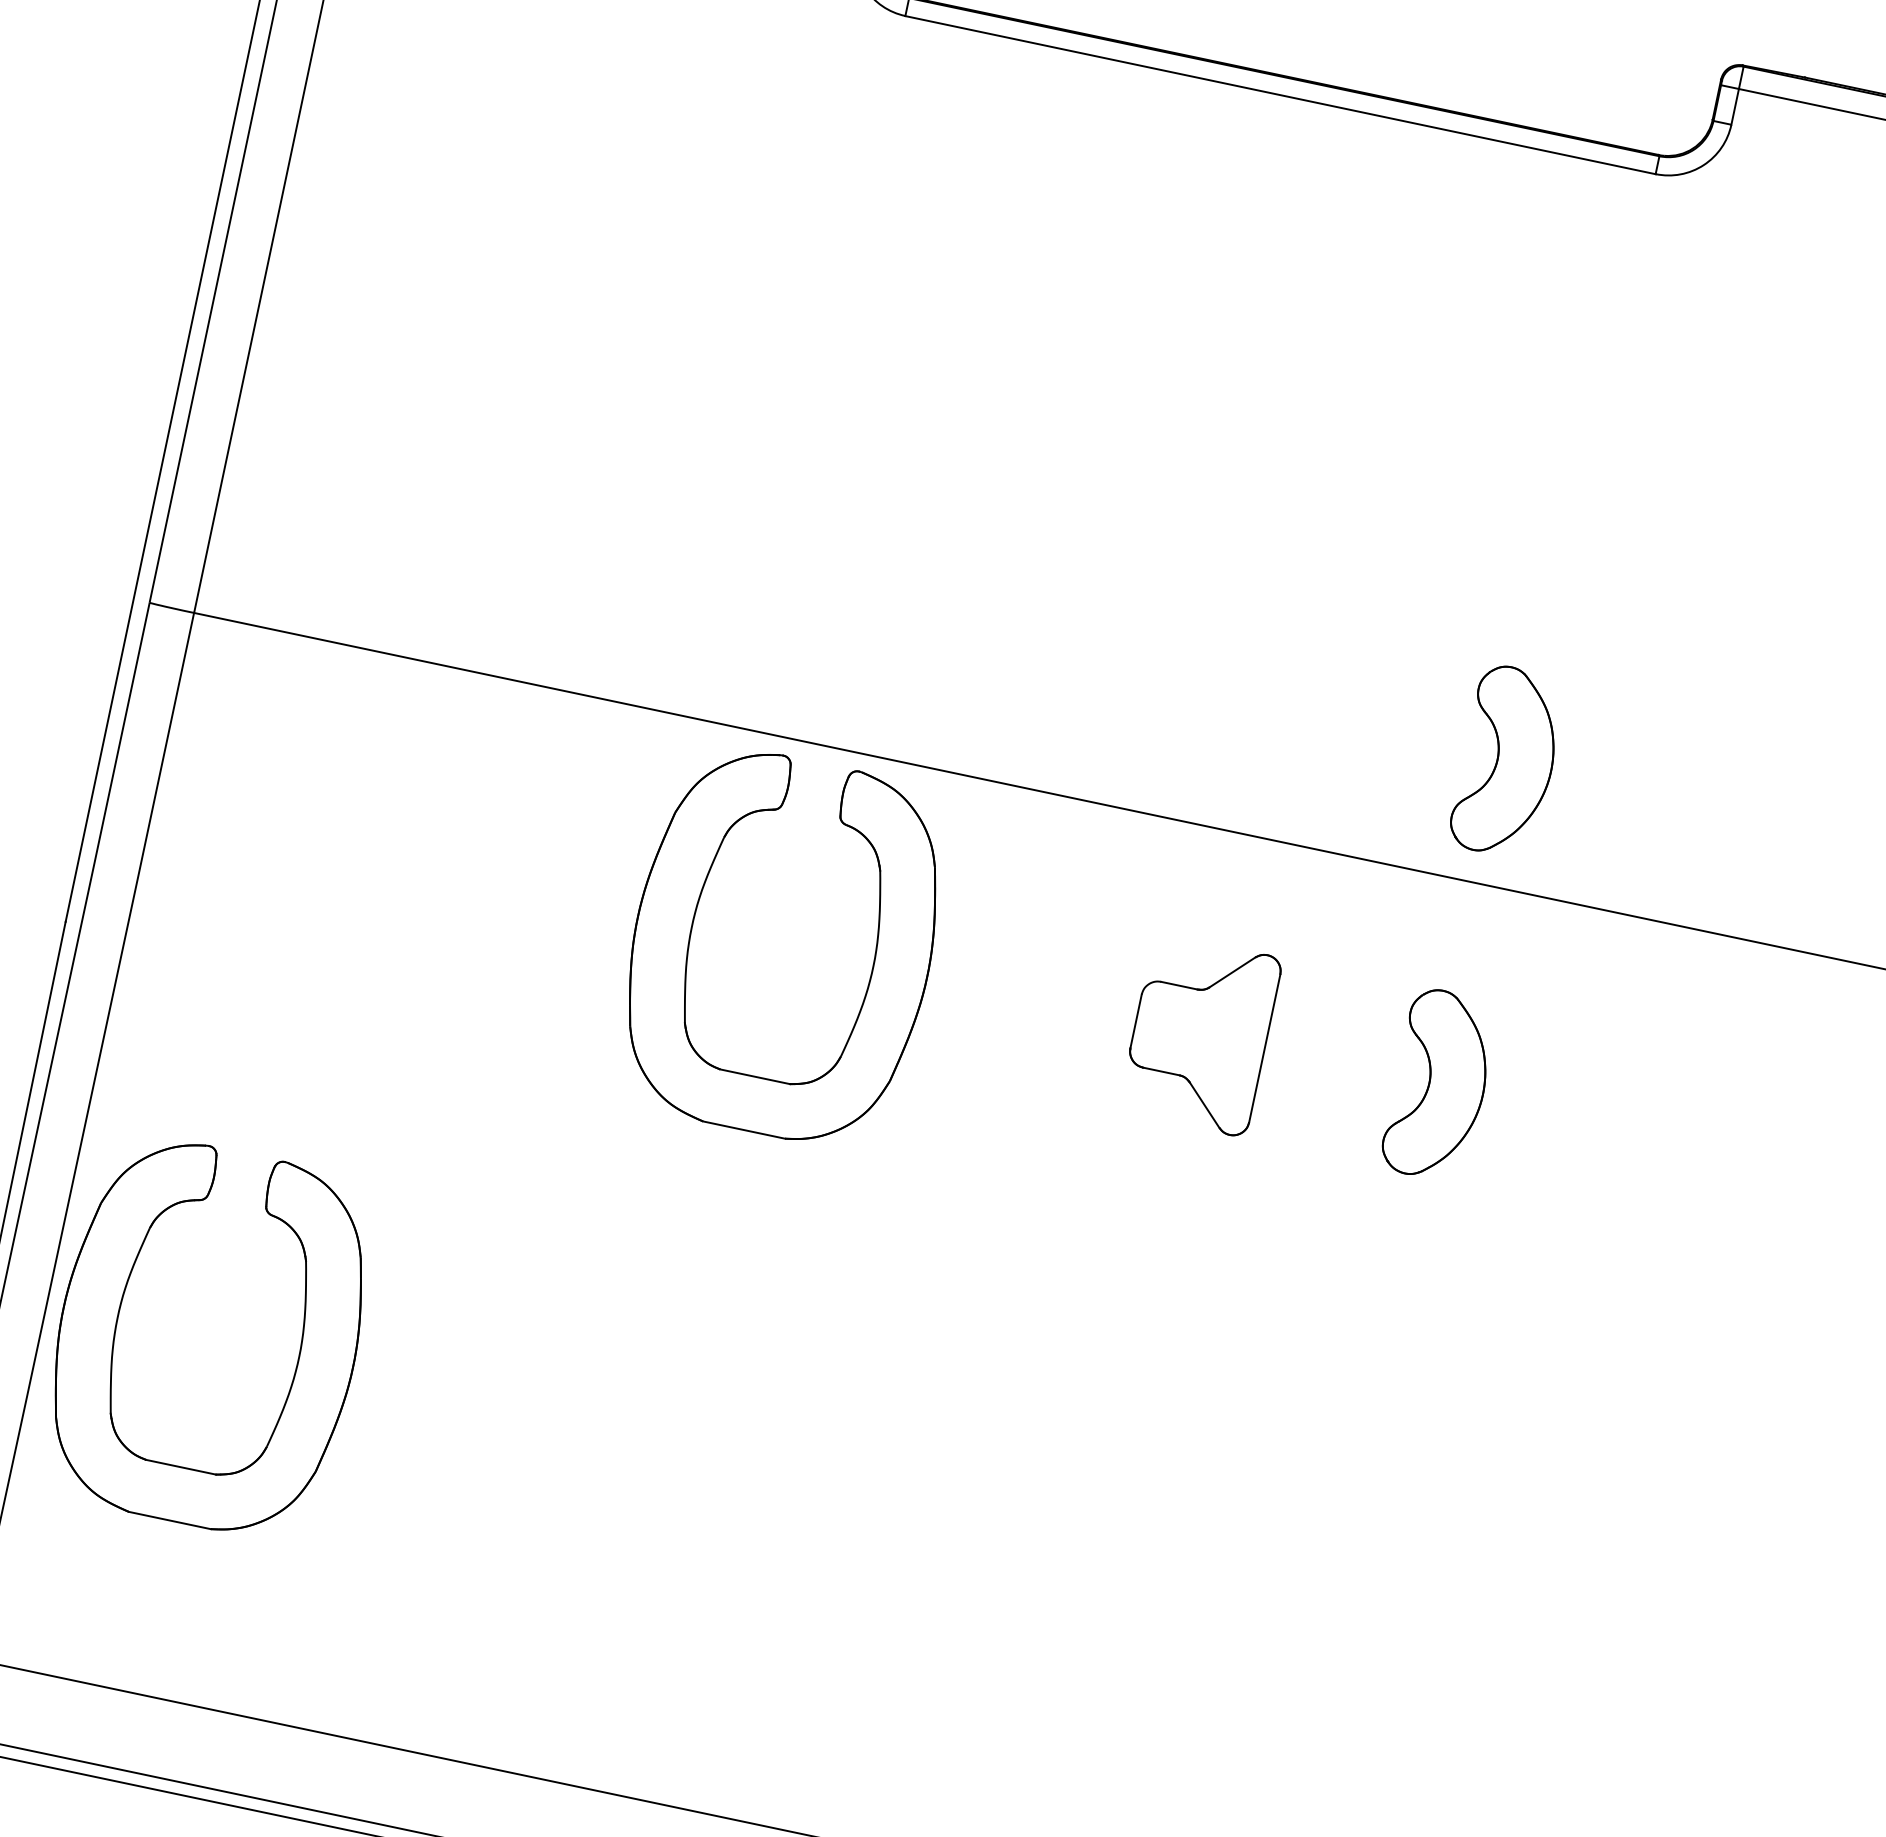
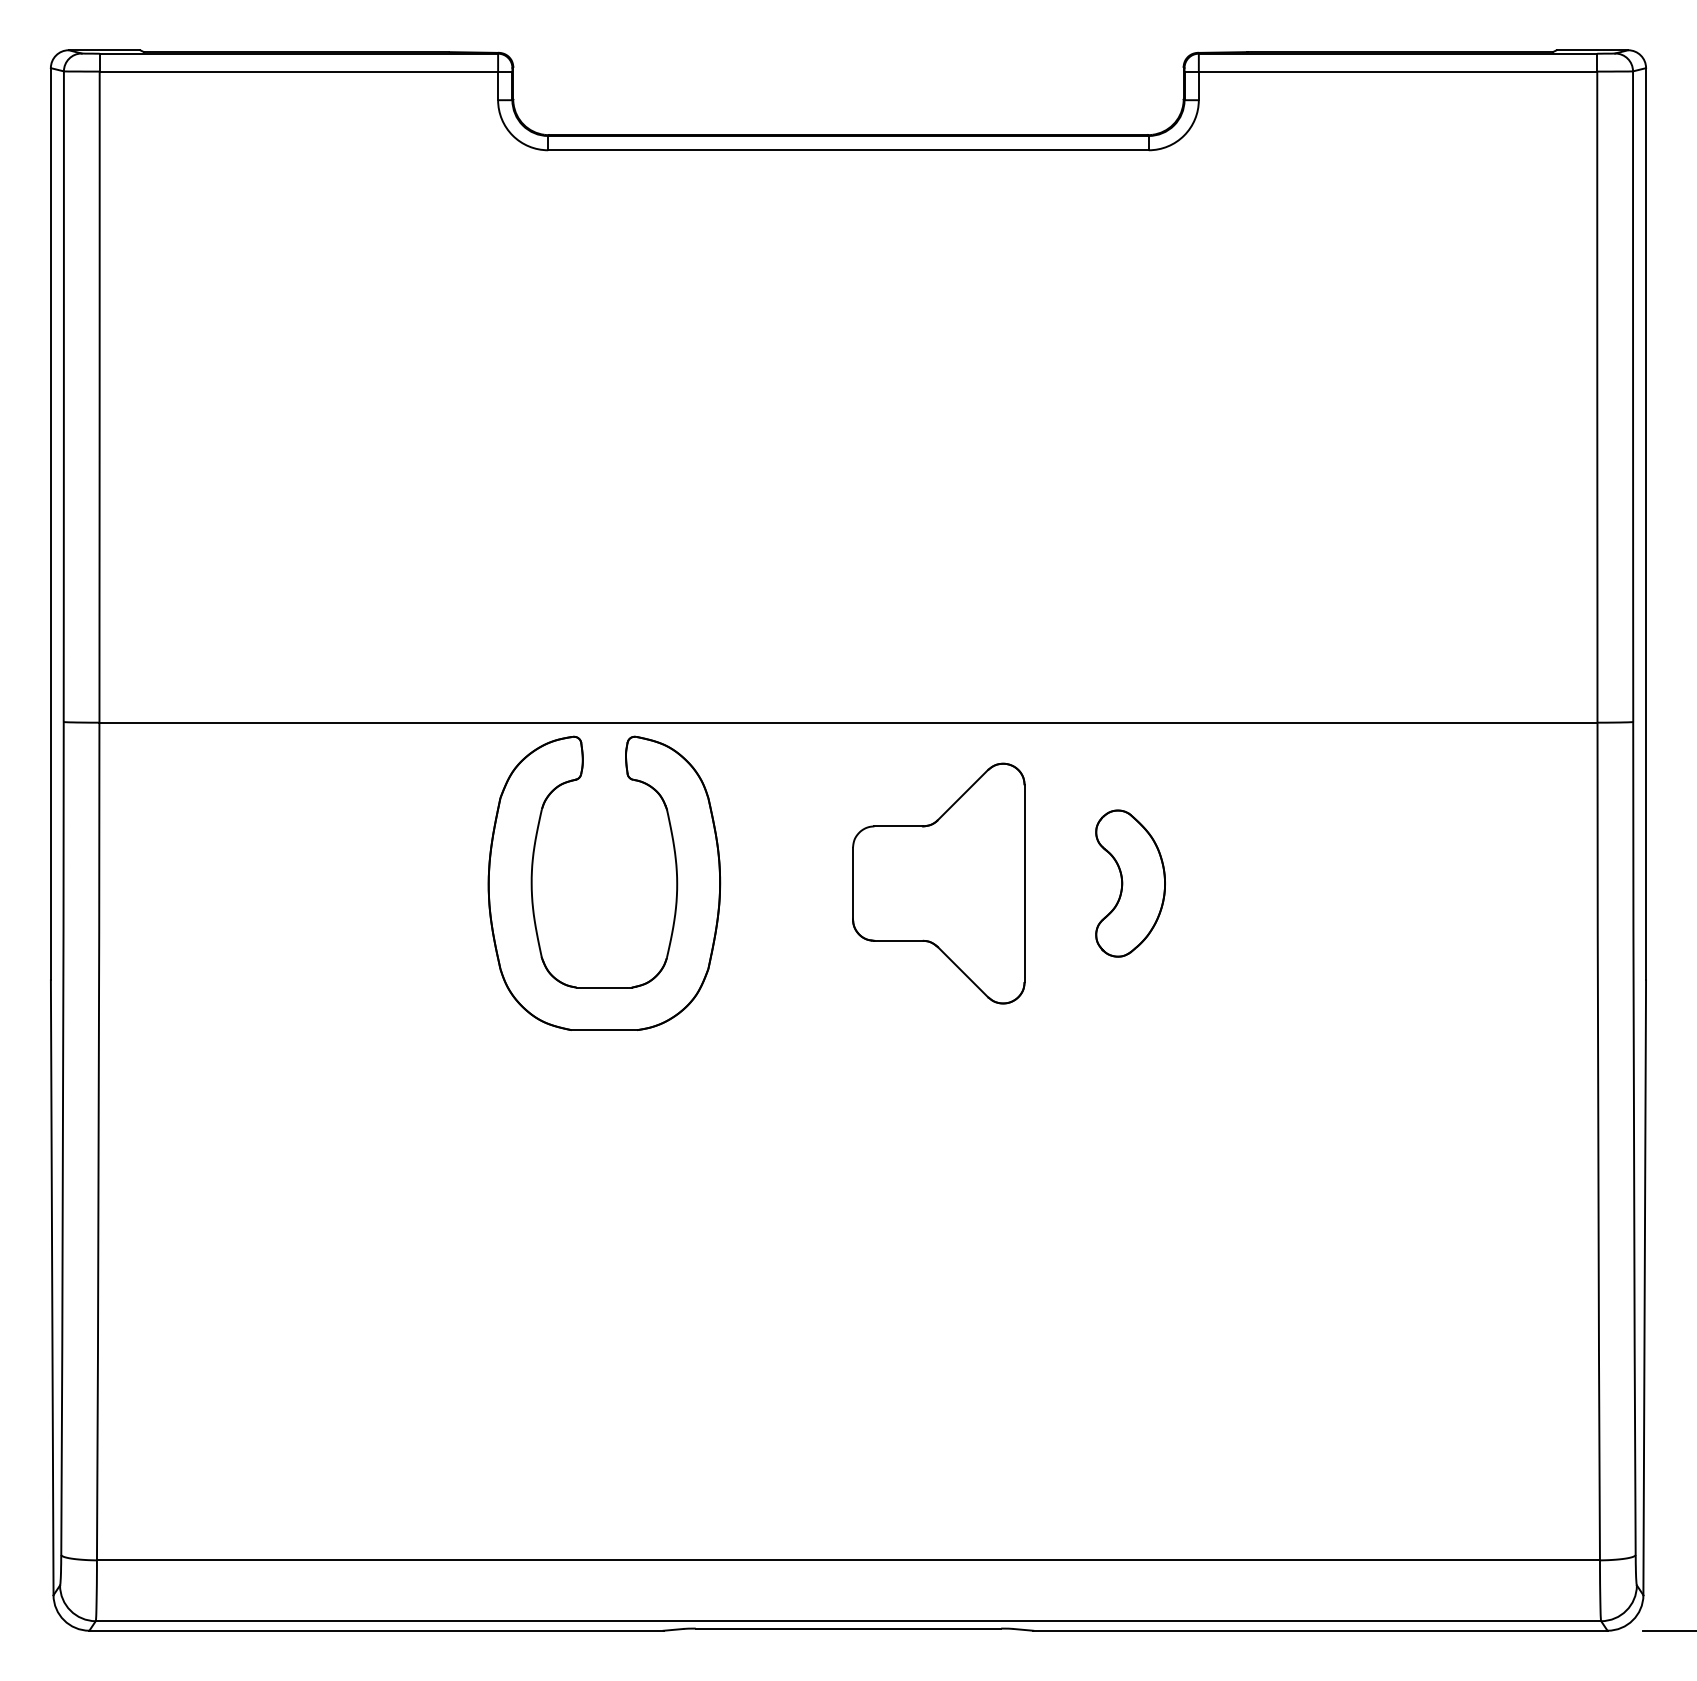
part: (1508, 761) -> (1130, 624), removed
part: (1199, 1034) -> (938, 883), size x1.67
part: (118, 1317) -> (155, 1274), removed

